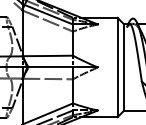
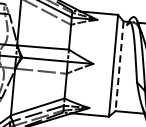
line: (123, 67) -> (119, 66), solid -> dashed

